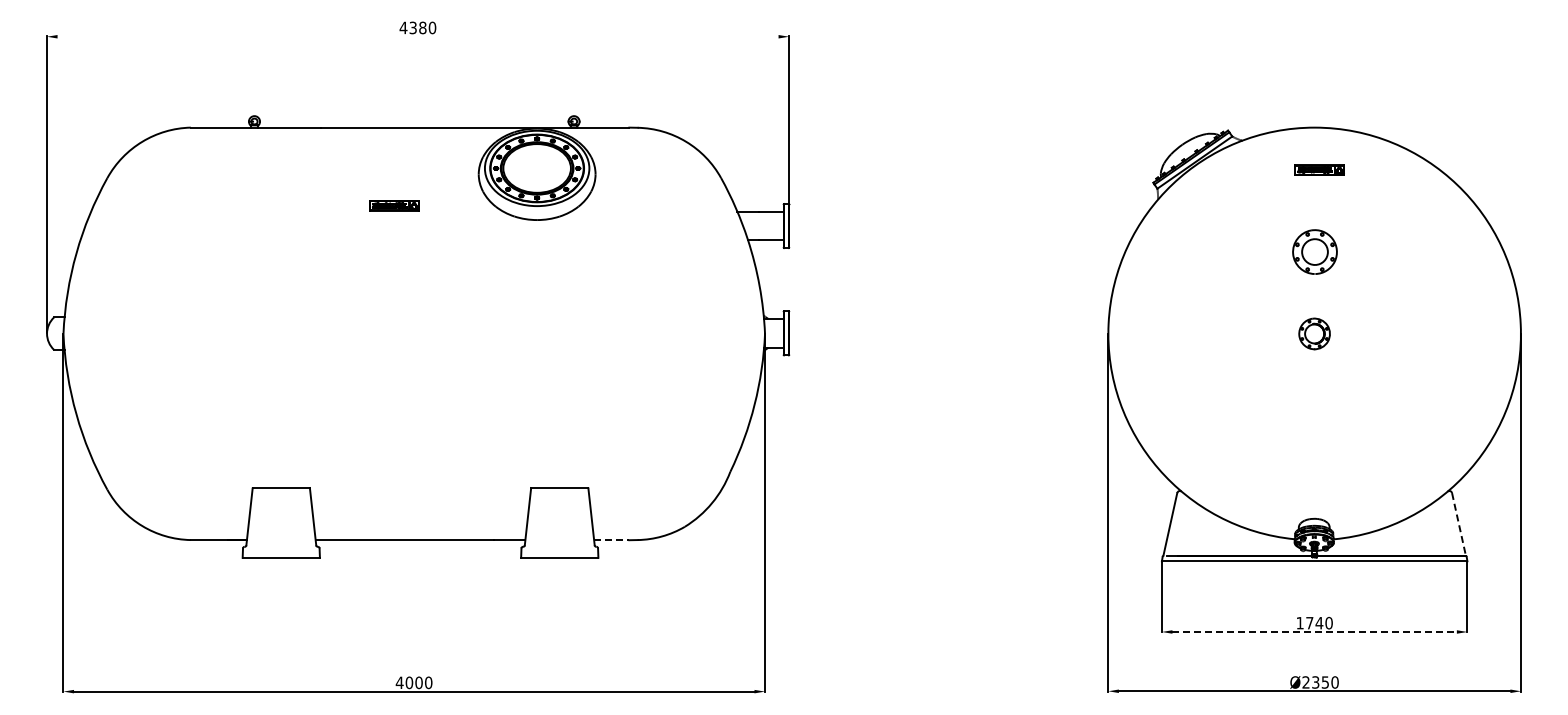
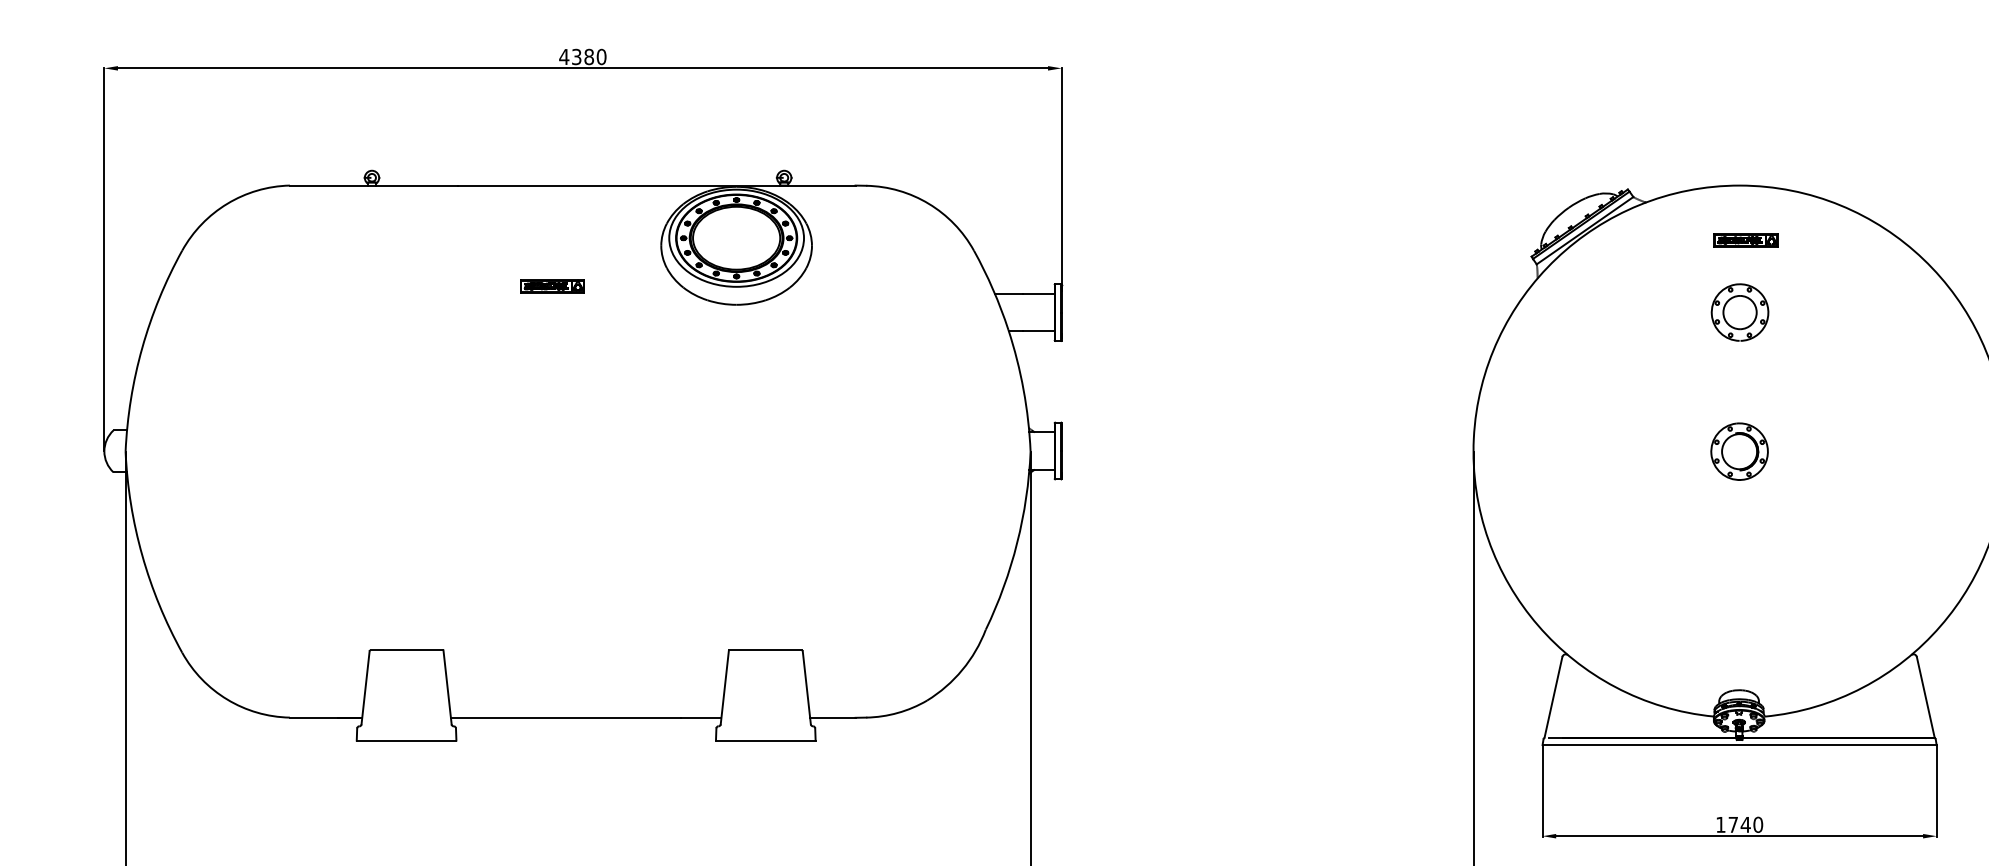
line: (417, 36) -> (582, 68), added
part: (1314, 251) -> (1739, 311), moved
part: (1314, 333) -> (1739, 451), size x1.43
line: (1458, 524) -> (1925, 697), dashed -> solid
line: (611, 540) -> (832, 718), dashed -> solid
line: (1315, 631) -> (1740, 835), dashed -> solid

